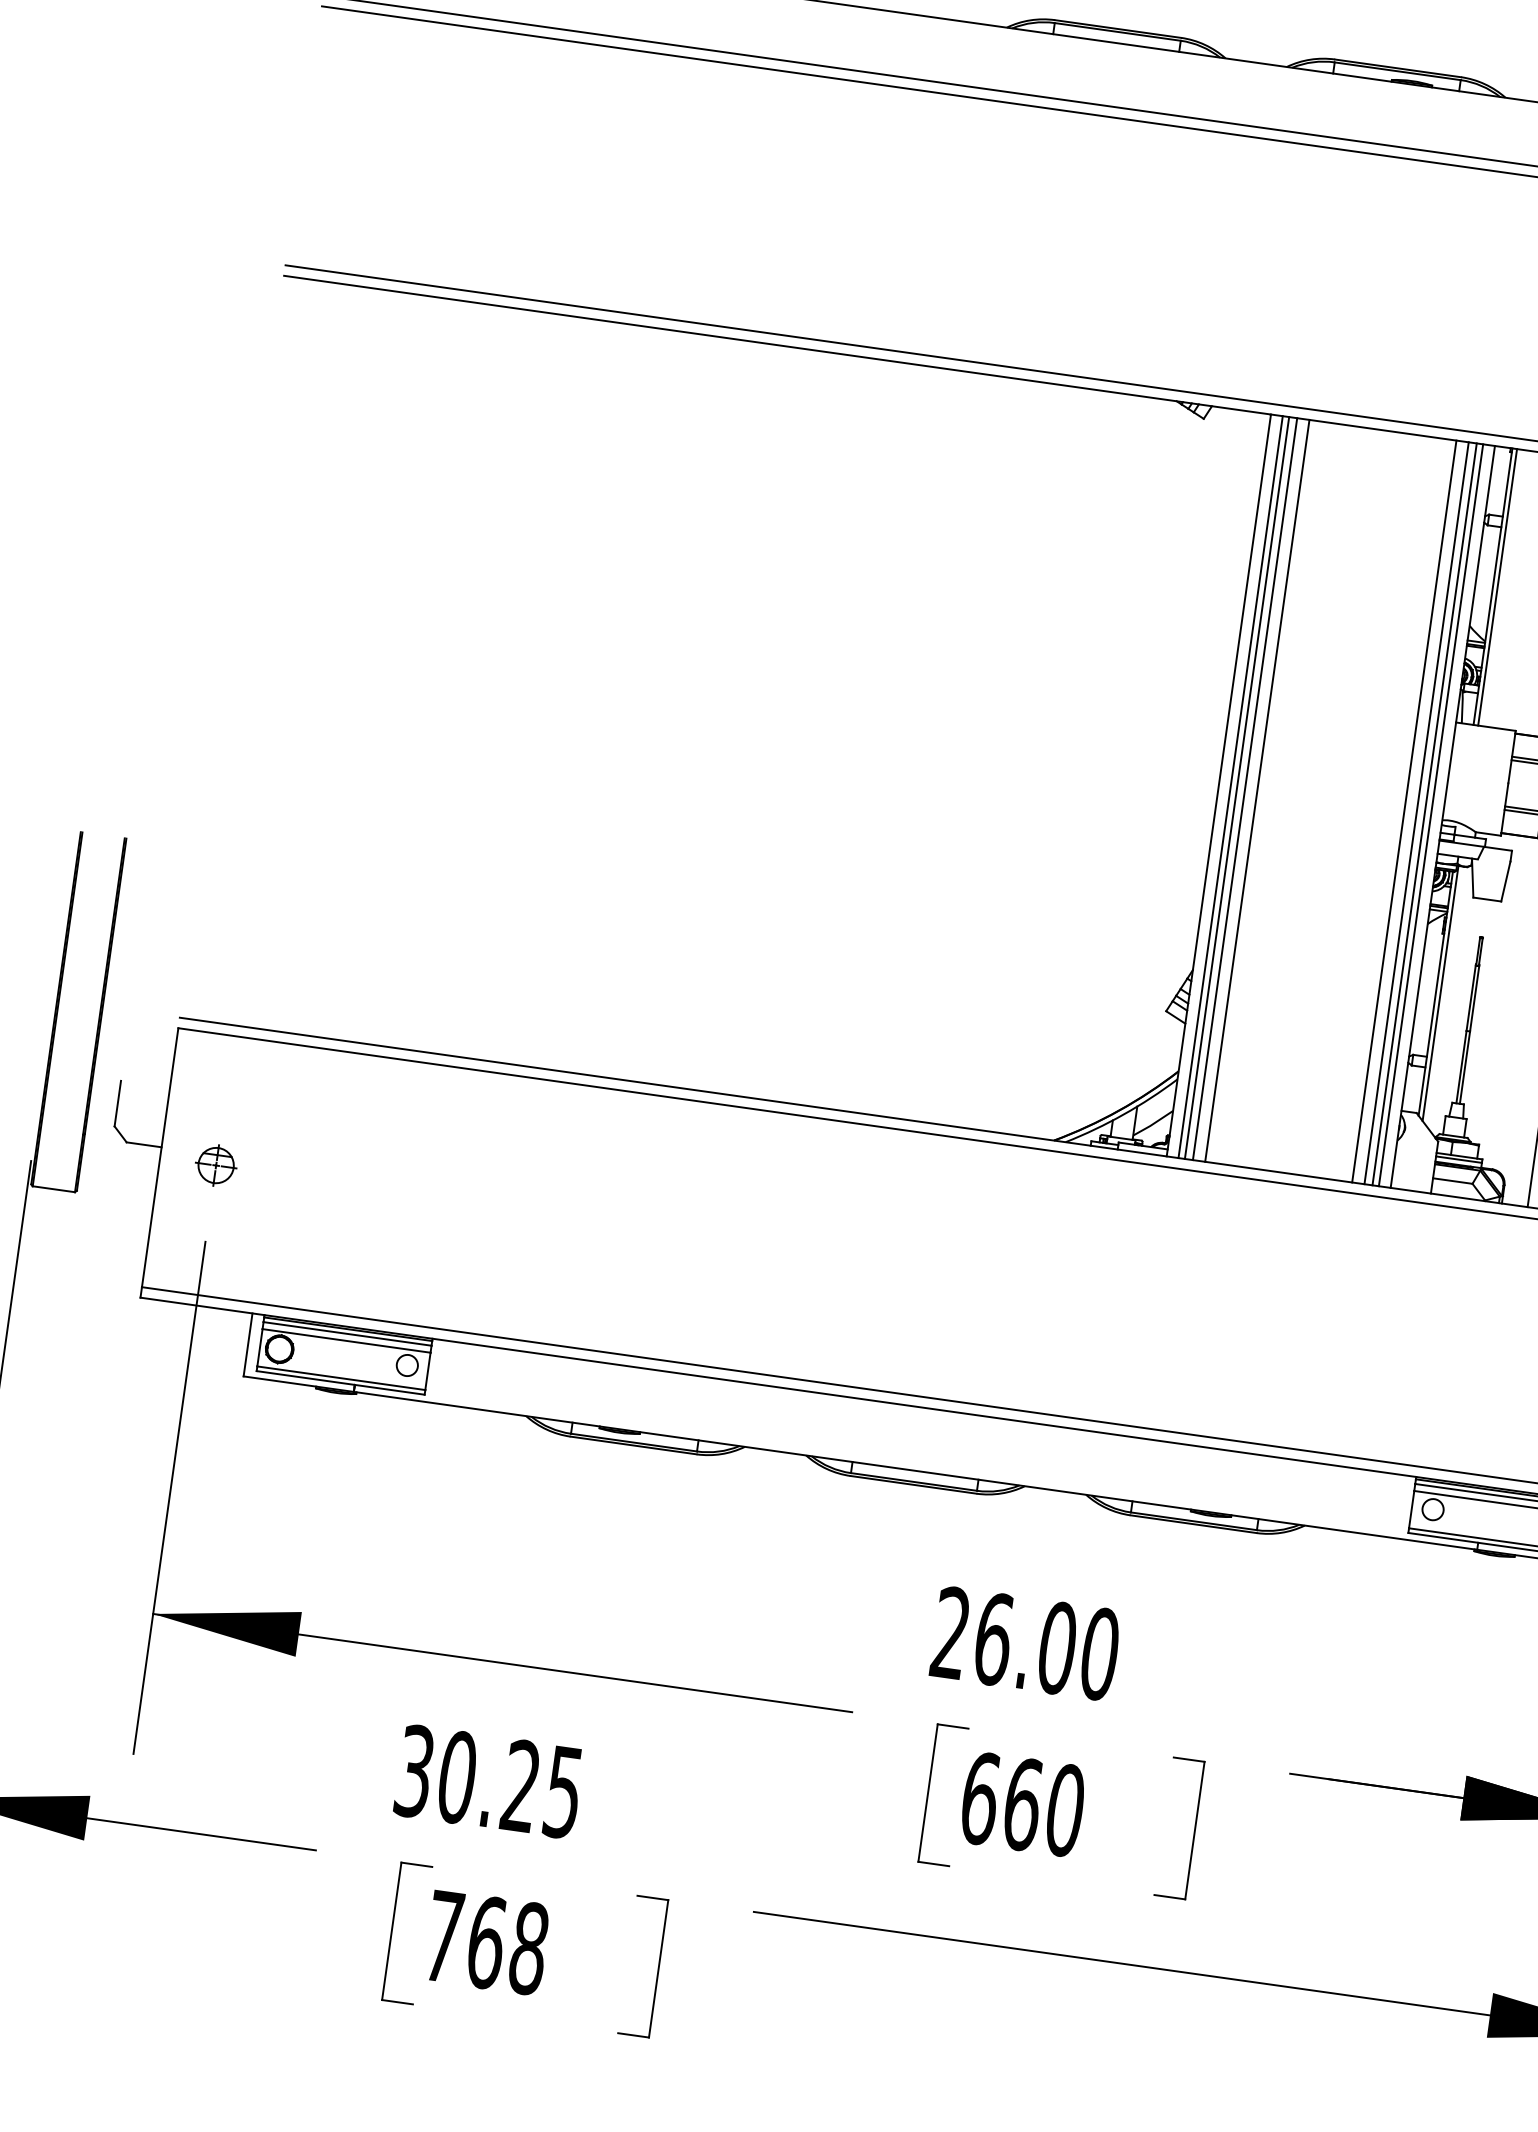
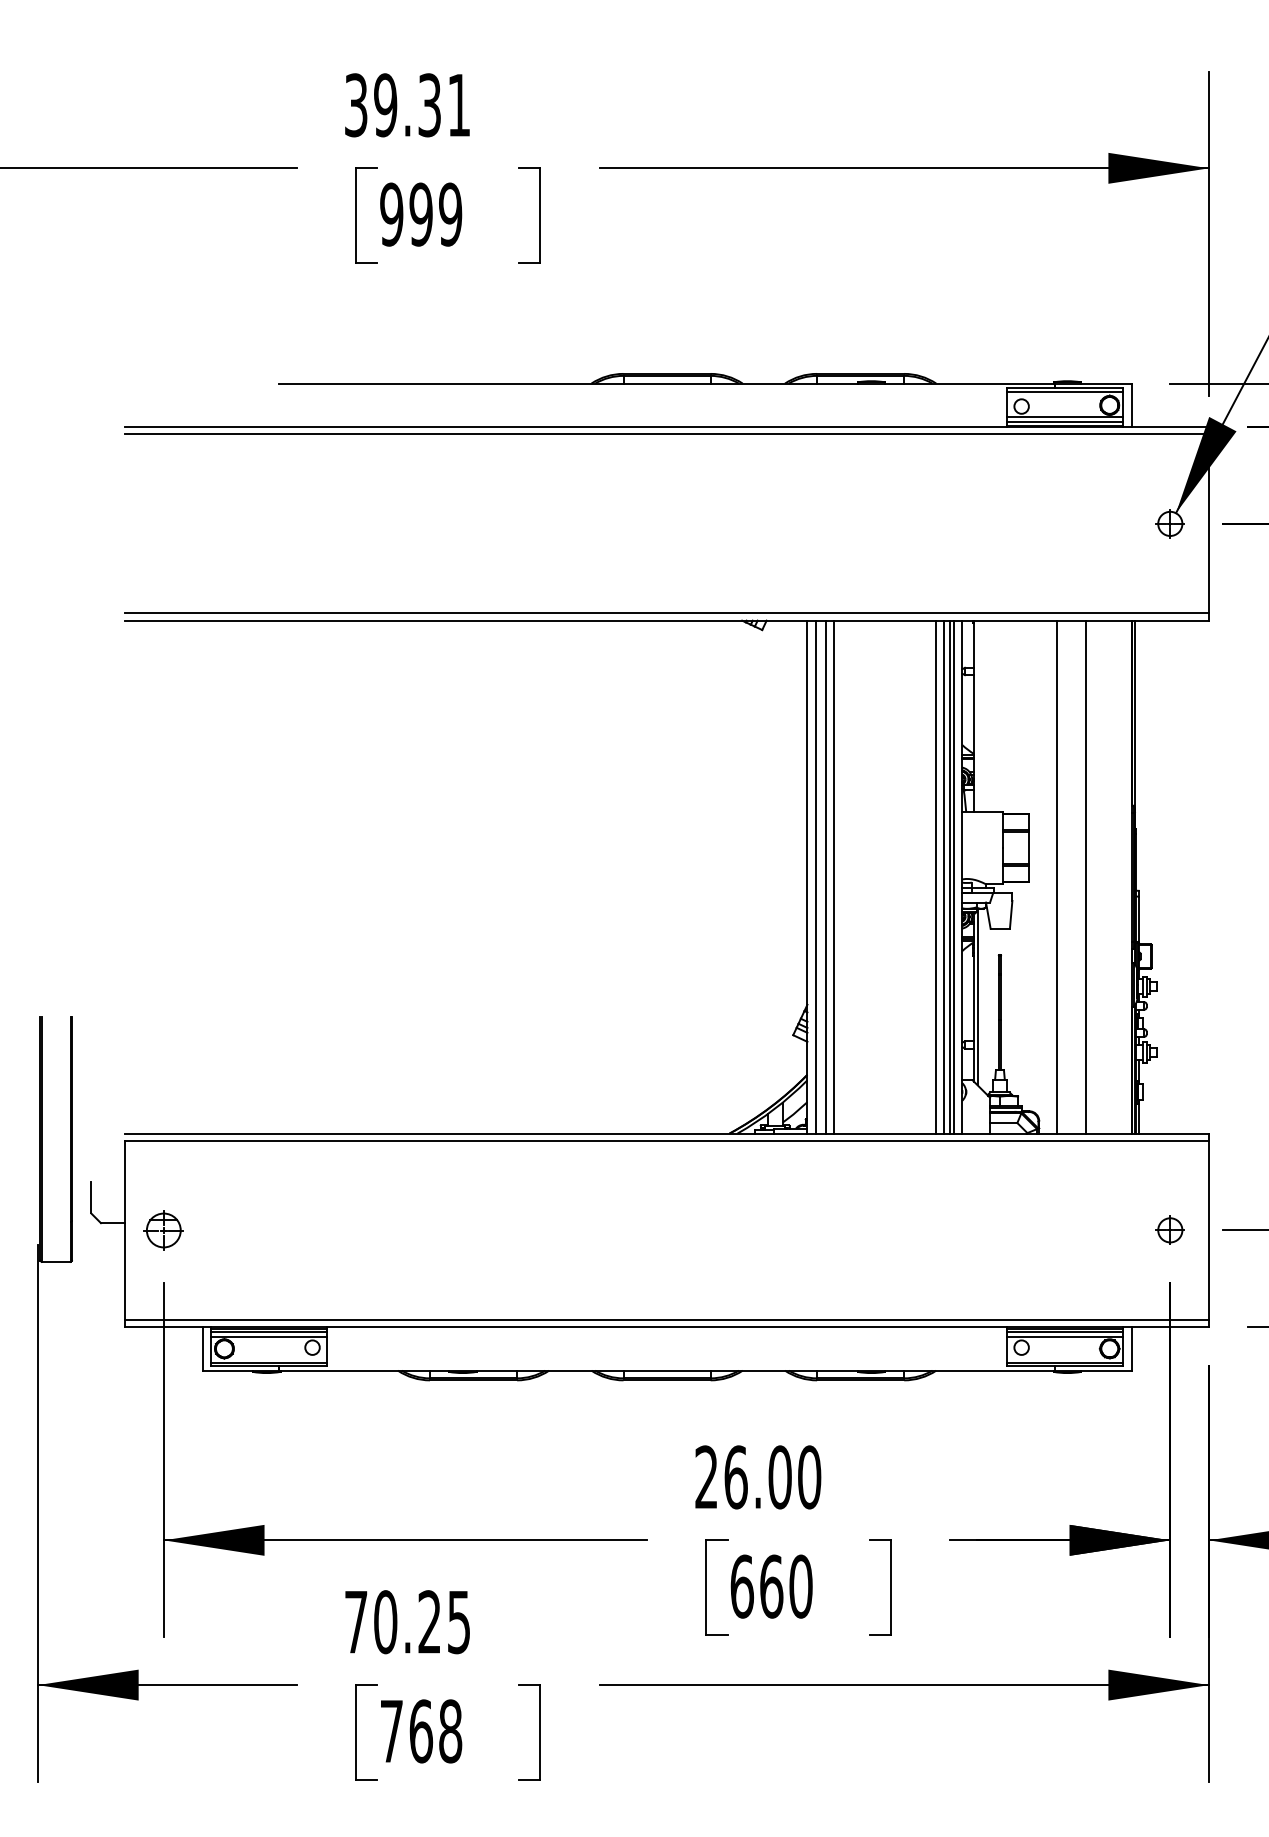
line: (1497, 586) -> (977, 715), removed
line: (1237, 787) -> (820, 876), removed
part: (215, 1164) -> (163, 1229), size x1.4
text: (415, 1771) -> (356, 1622), 30.25 -> 70.25

